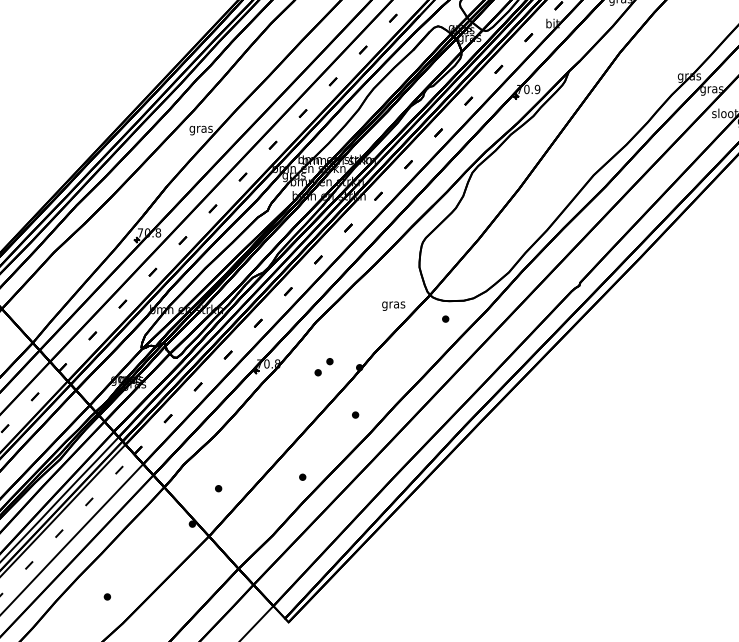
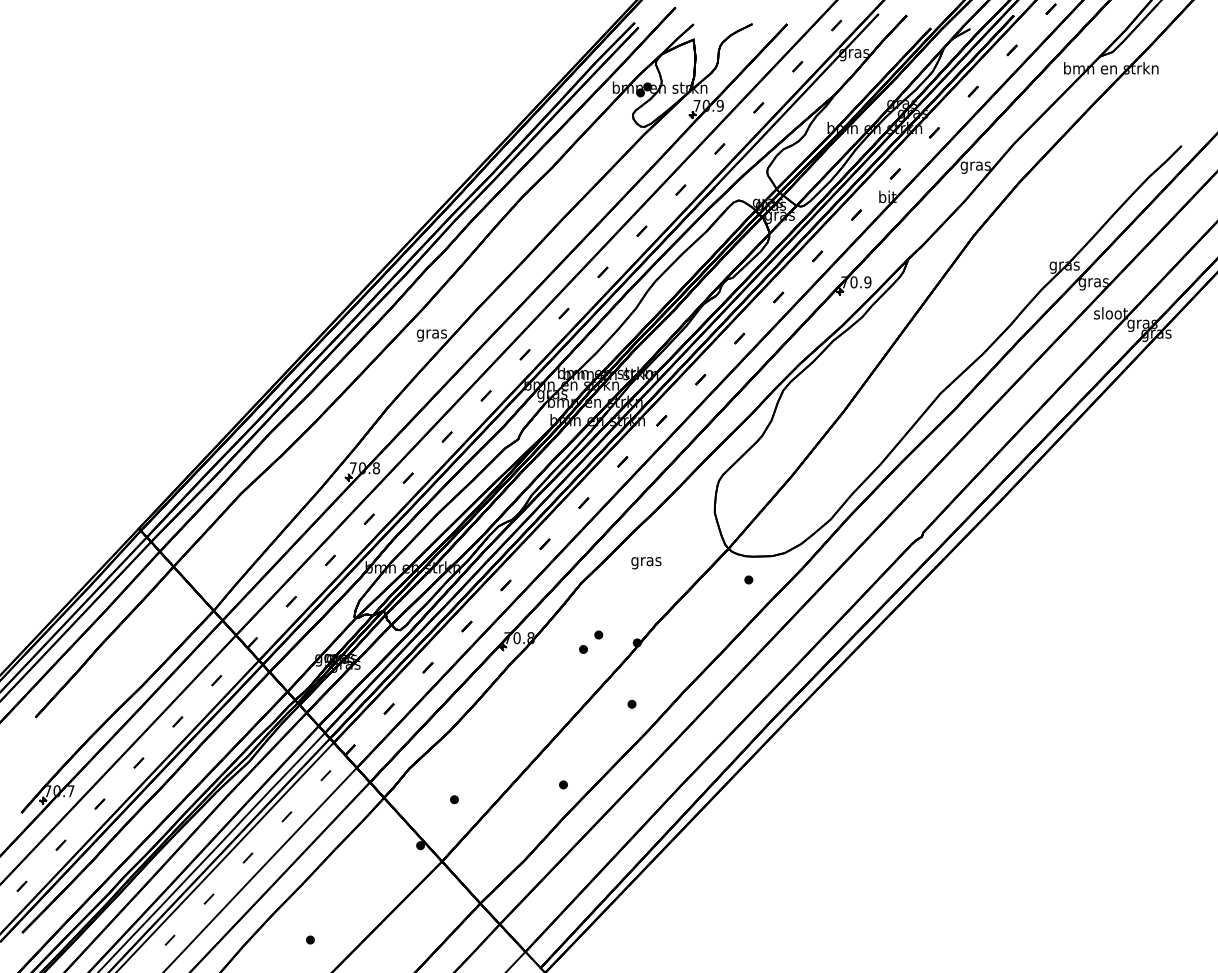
text: (393, 306) -> (646, 563), moved

